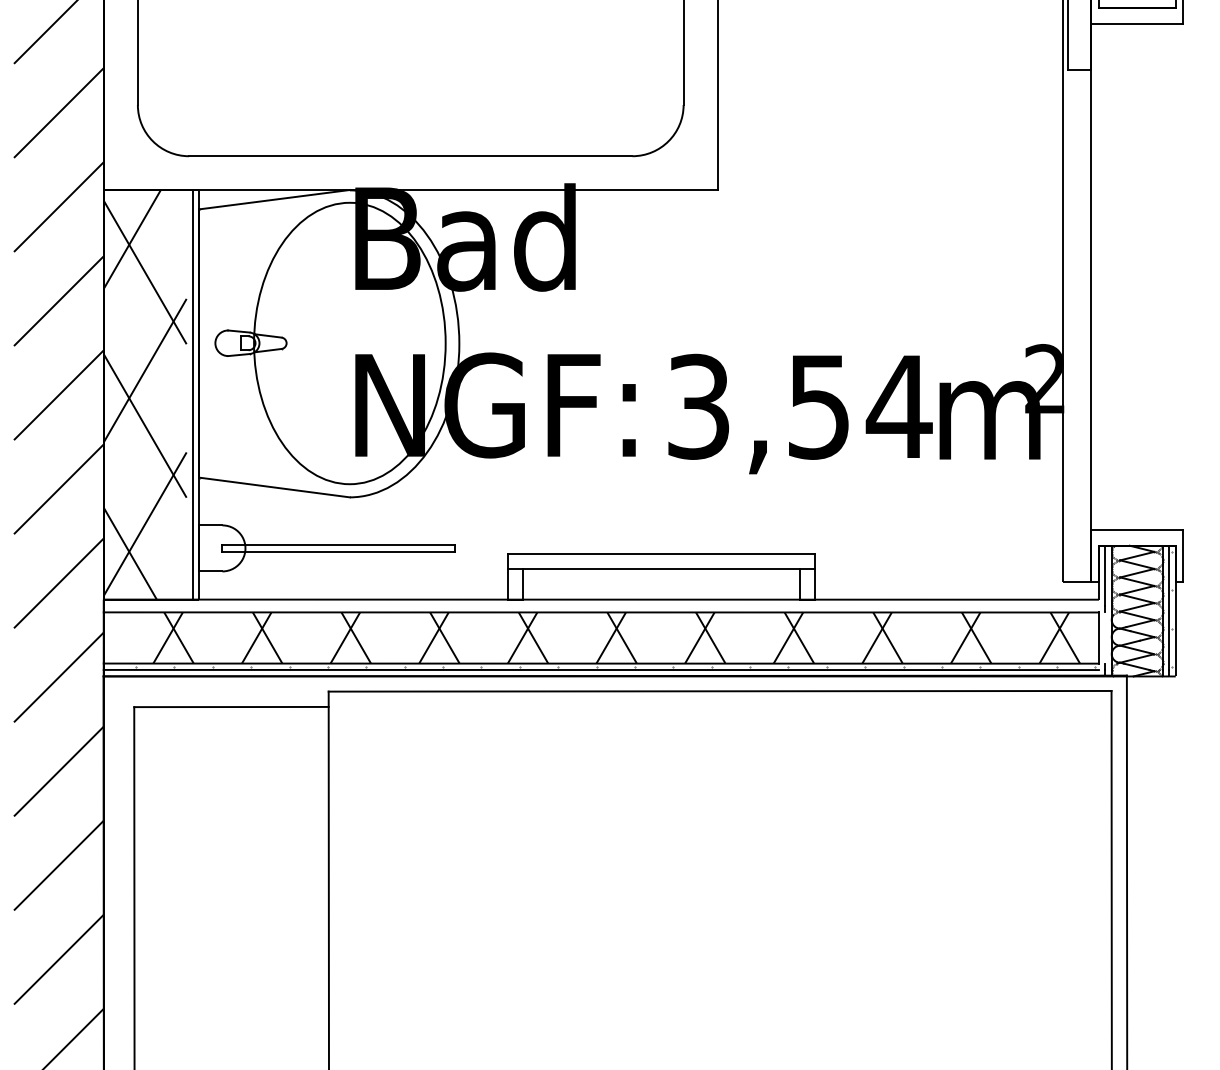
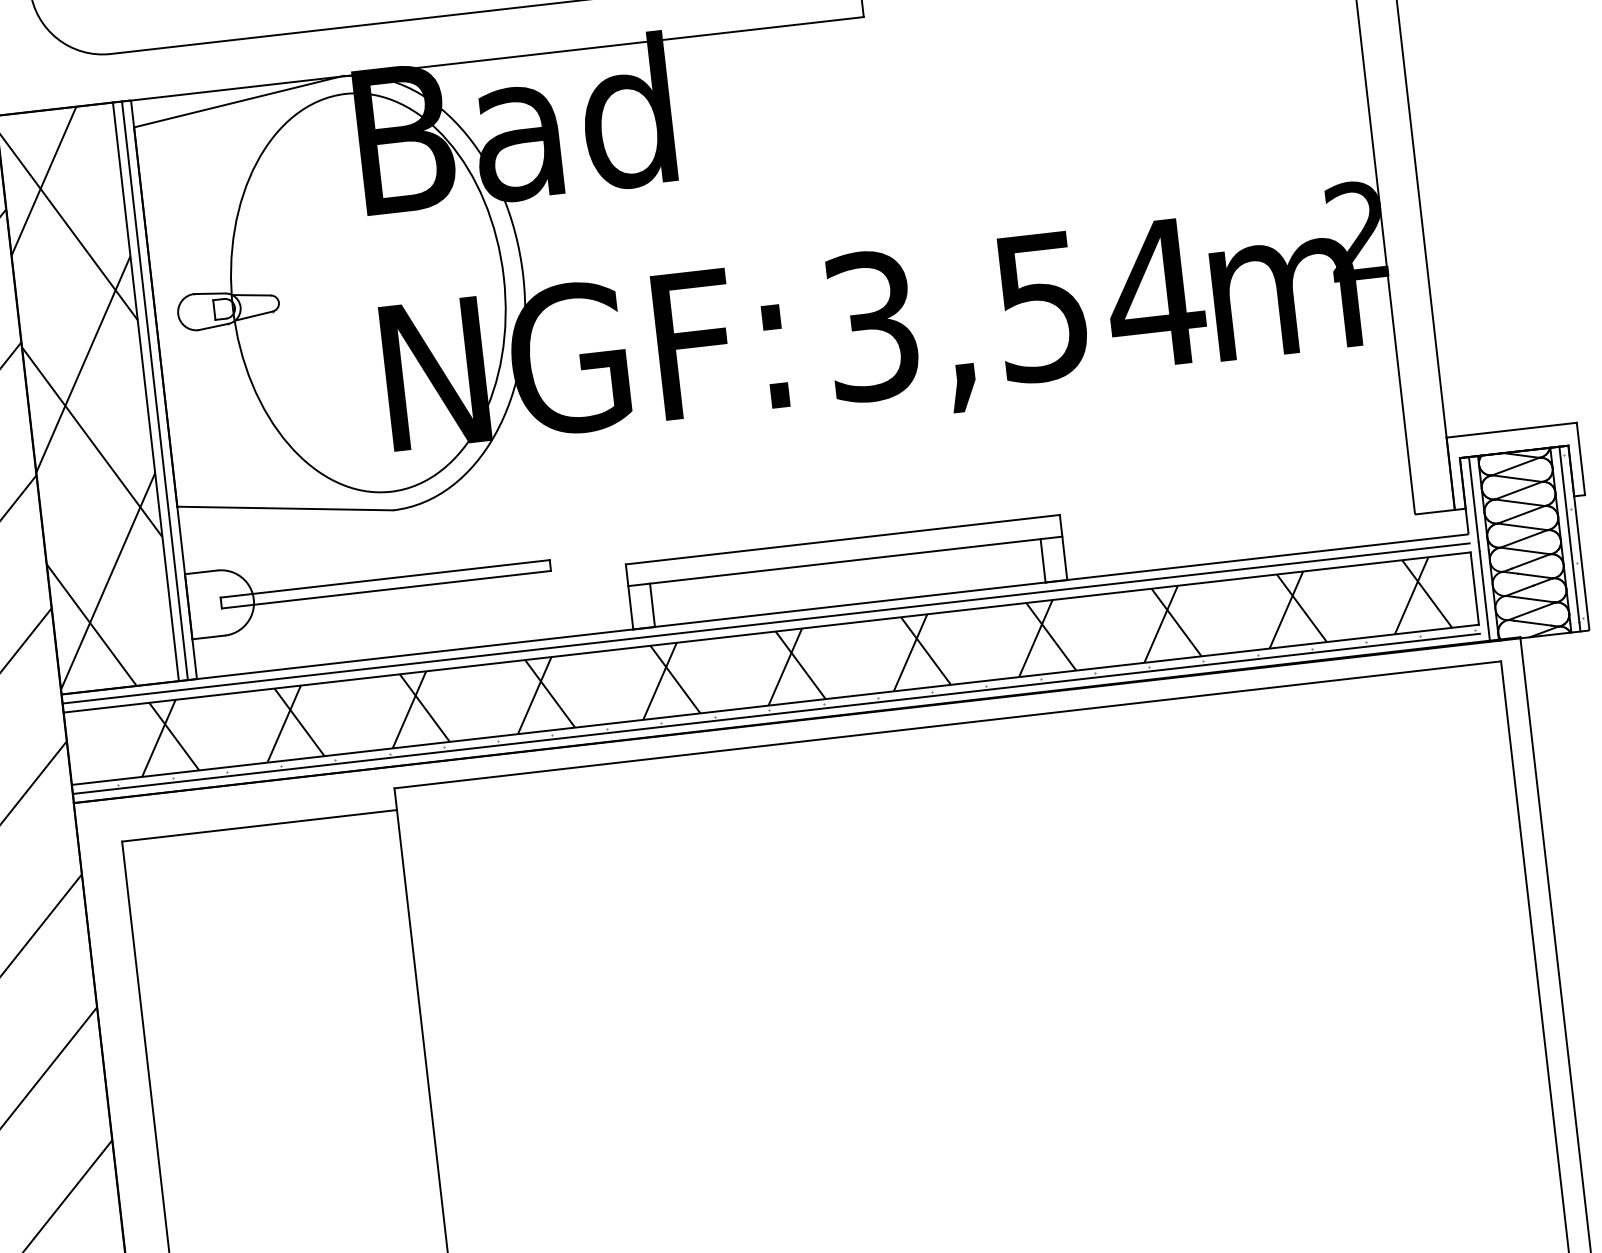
line: (186, 394) -> (145, 391), added
line: (600, 605) -> (764, 622), added
line: (1105, 637) -> (1483, 586), added

